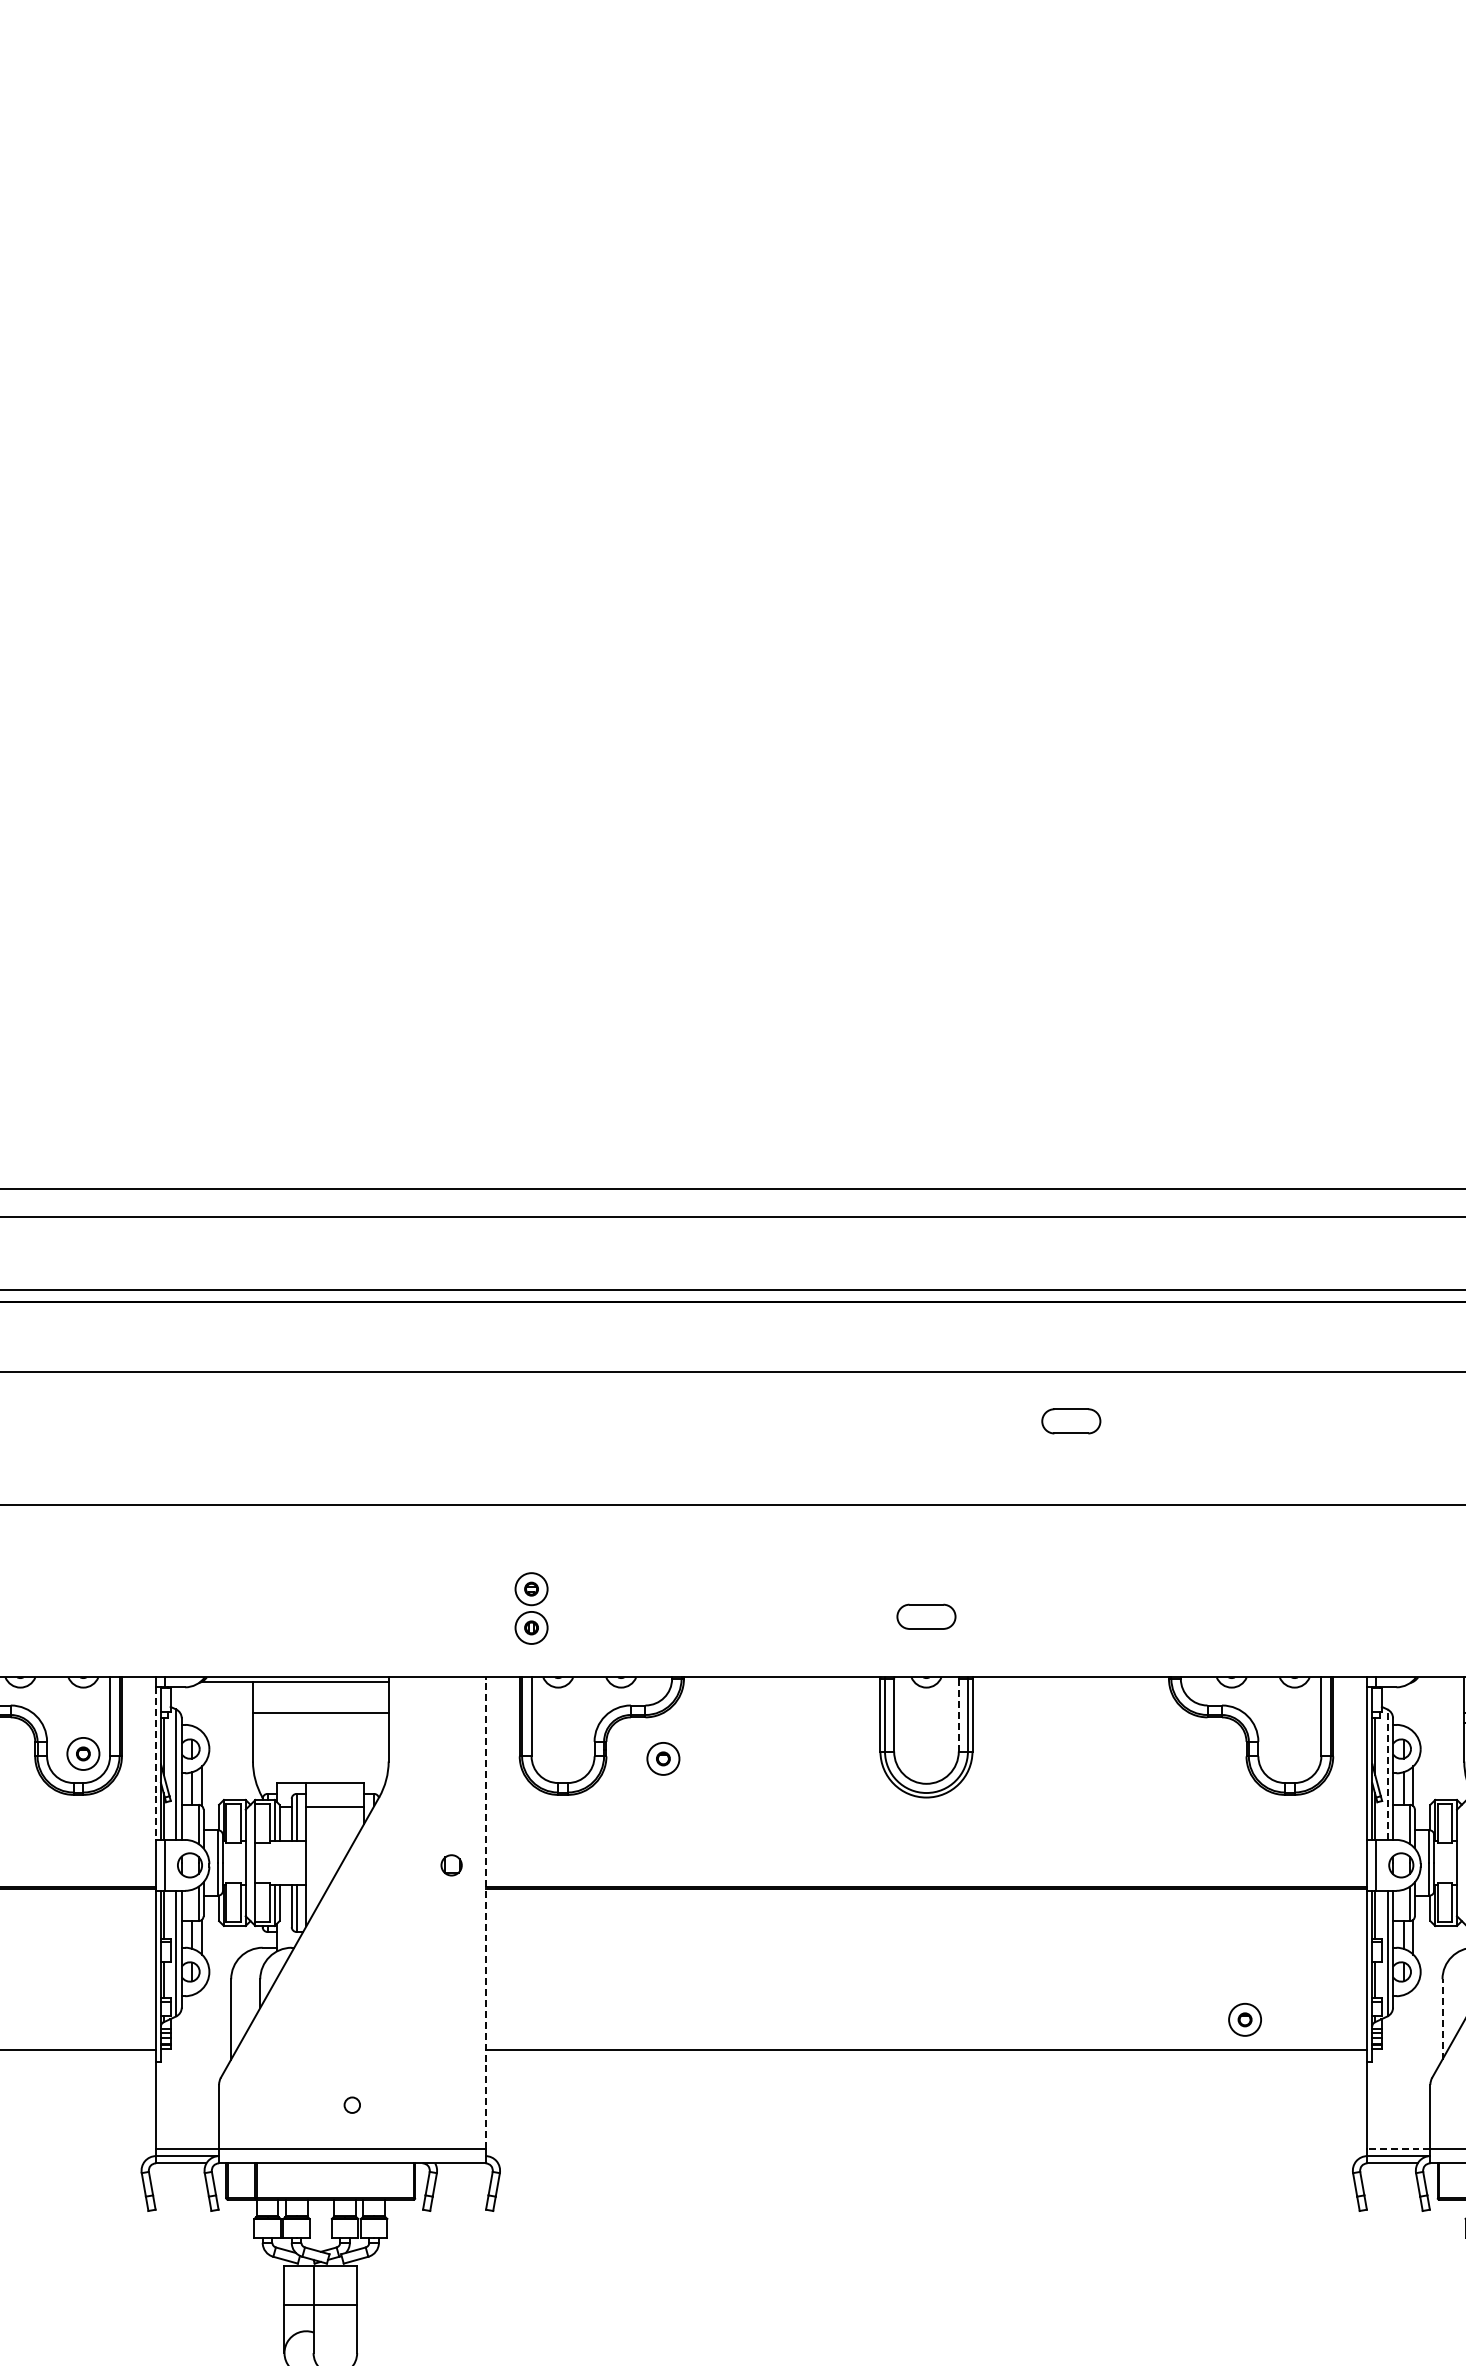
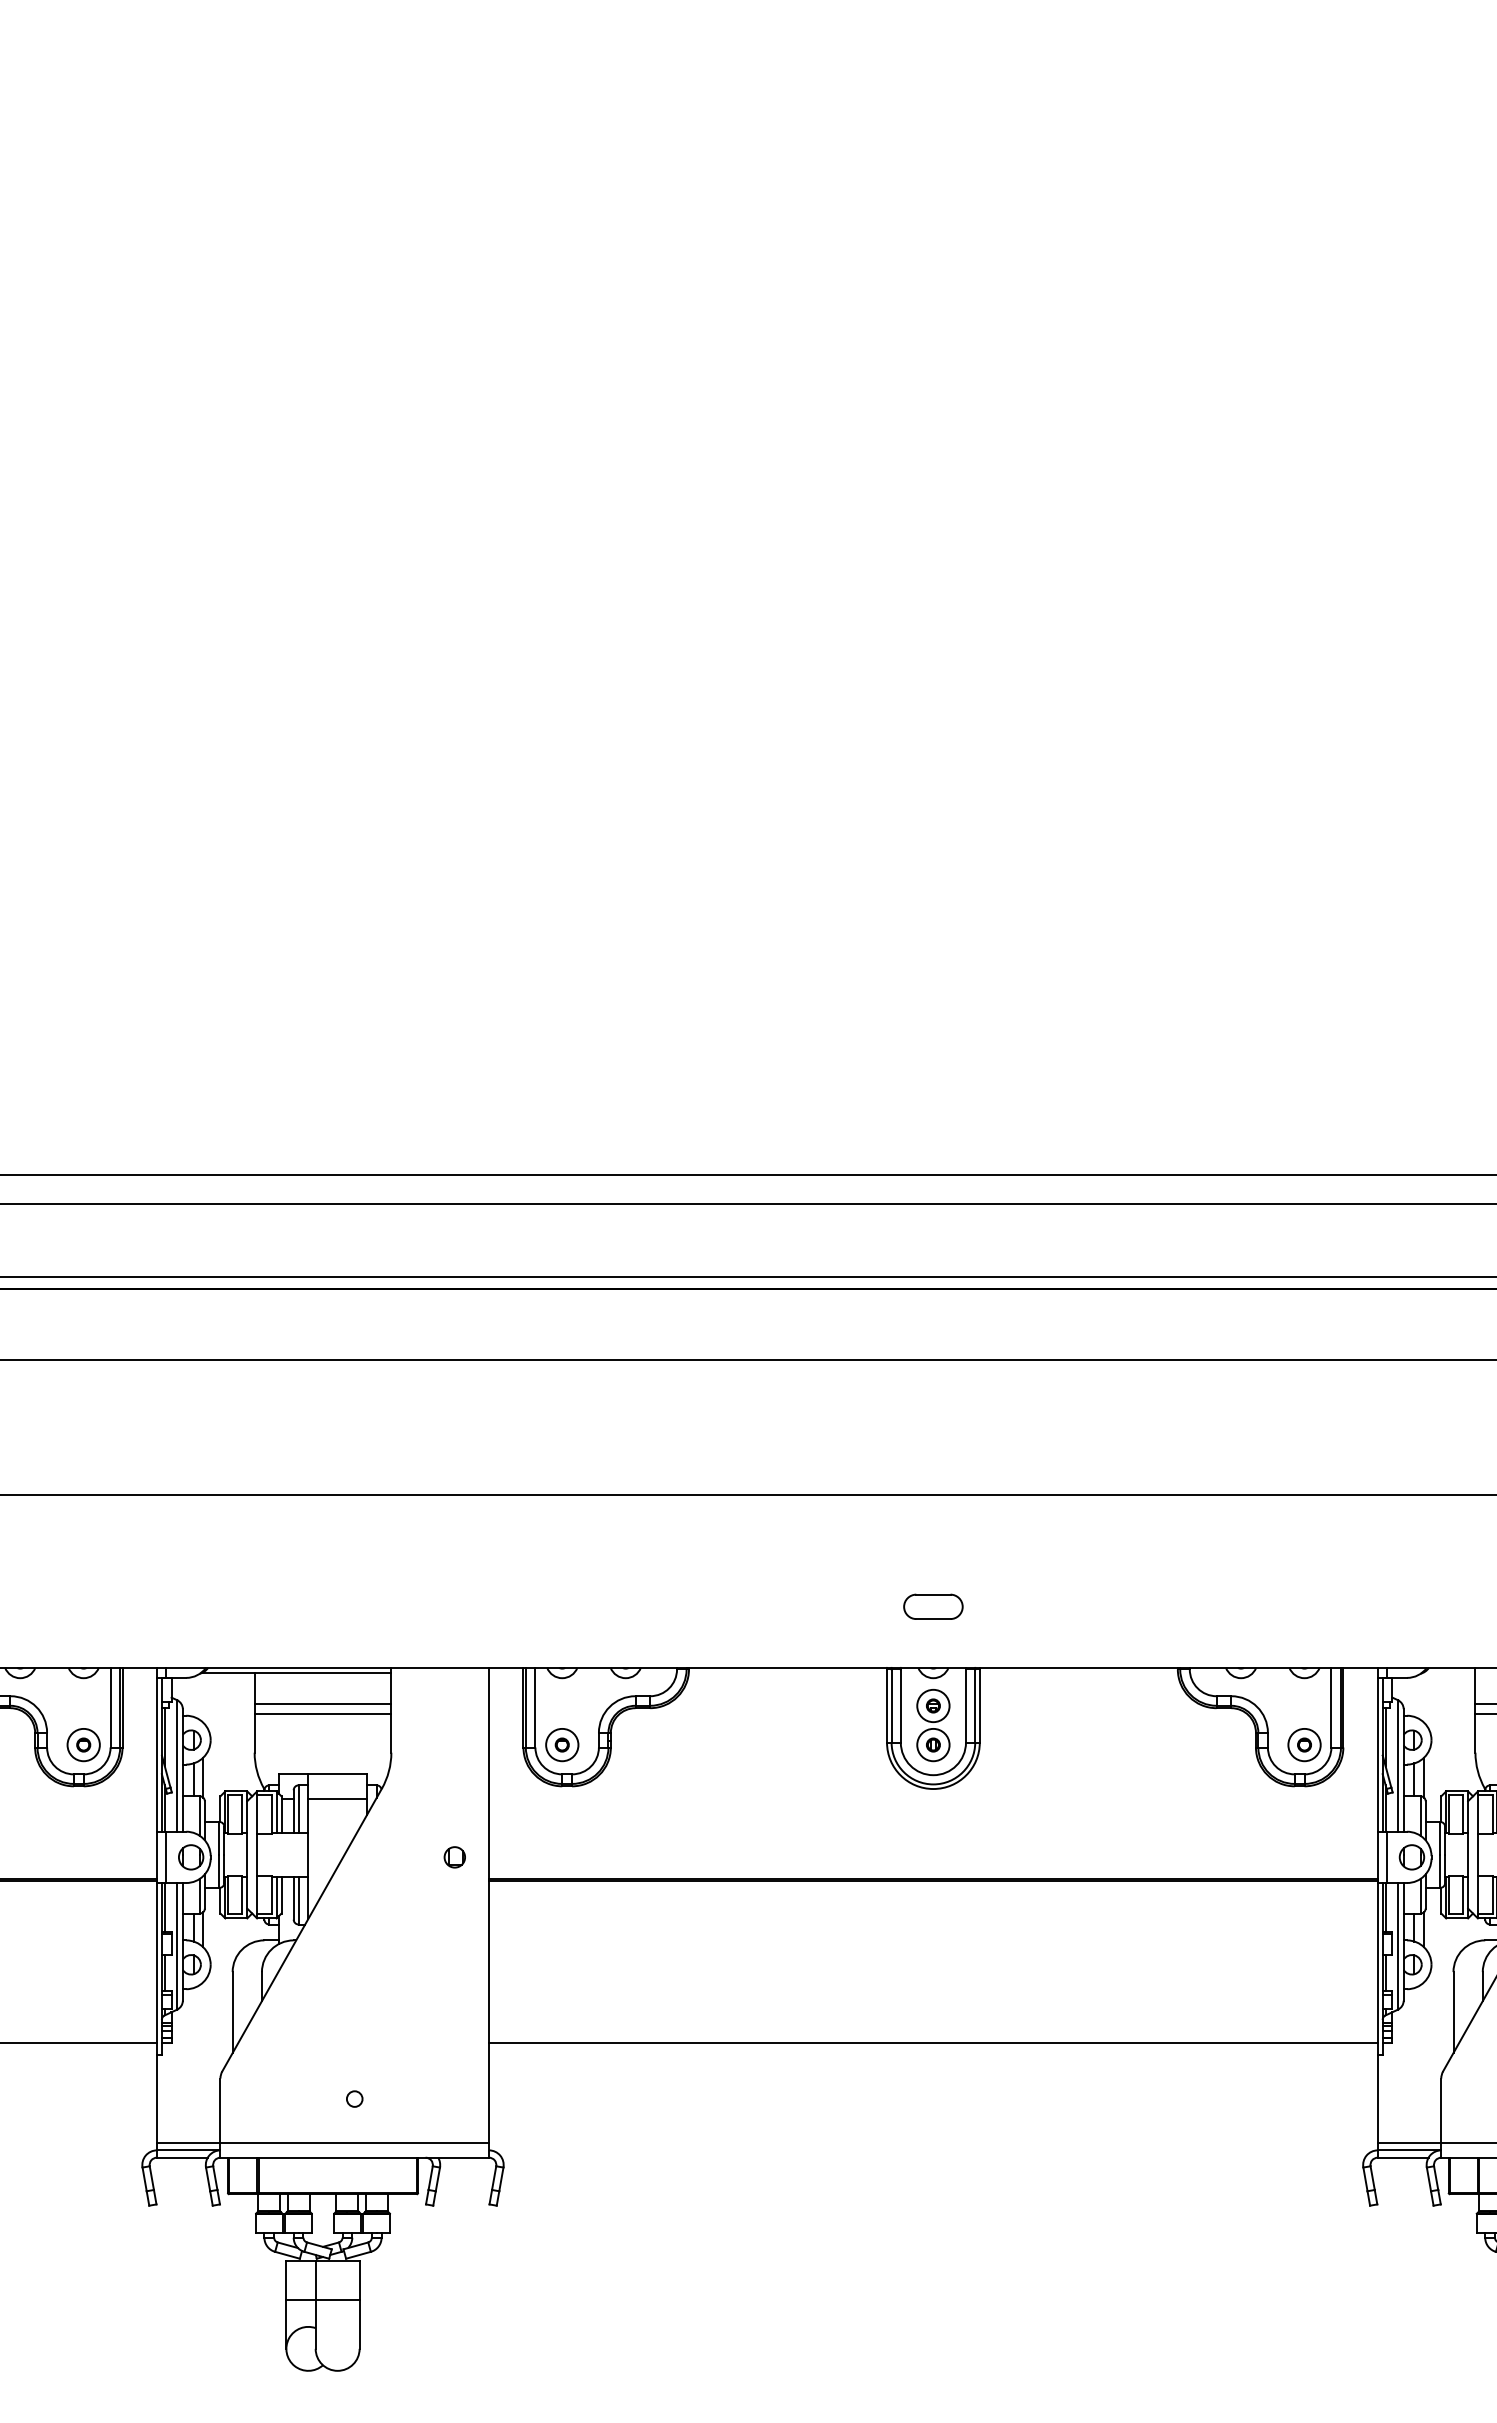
part: (1071, 1421) -> (1079, 1409), removed
part: (531, 1608) -> (933, 1725), moved
line: (958, 1714) -> (965, 1705), dashed -> solid
line: (320, 1722) -> (322, 1713), added
part: (663, 1759) -> (562, 1745), moved
line: (155, 1763) -> (156, 1754), dashed -> solid
line: (1387, 1774) -> (1398, 1765), dashed -> solid
line: (486, 1913) -> (489, 1905), dashed -> solid
line: (1442, 2019) -> (1453, 2012), dashed -> solid
part: (1245, 2020) -> (1304, 1745), moved
line: (1398, 2149) -> (1409, 2143), dashed -> solid

